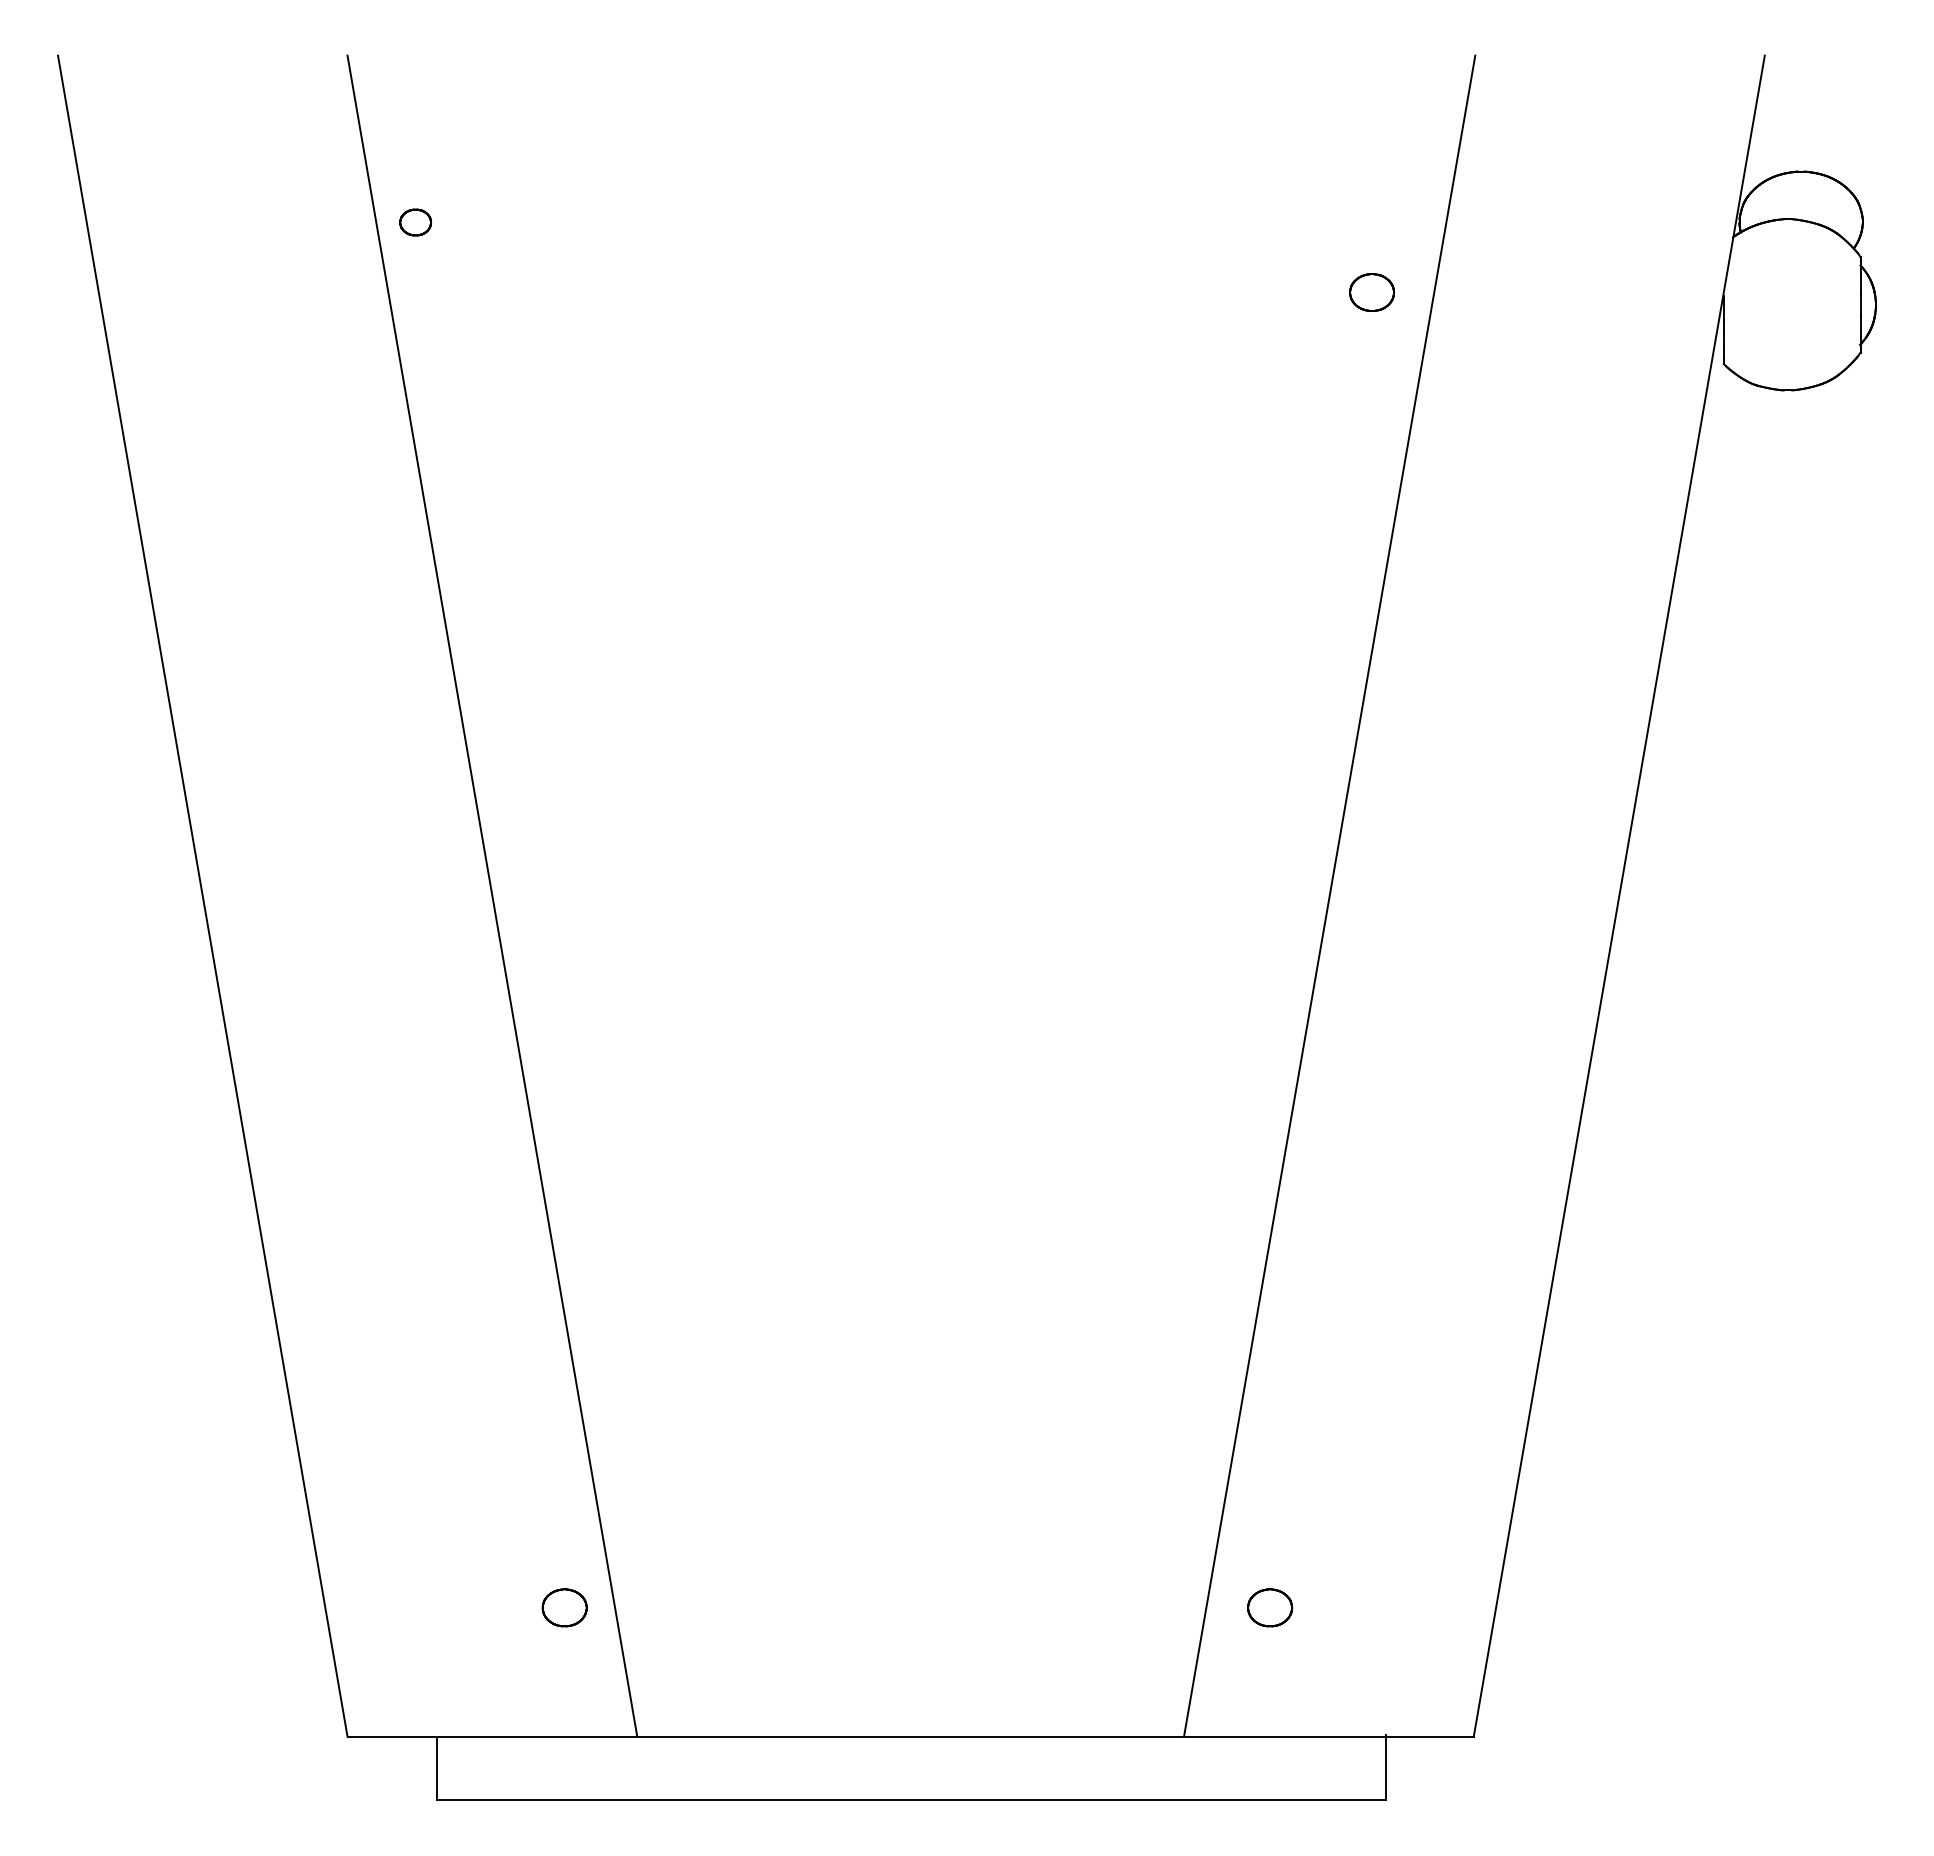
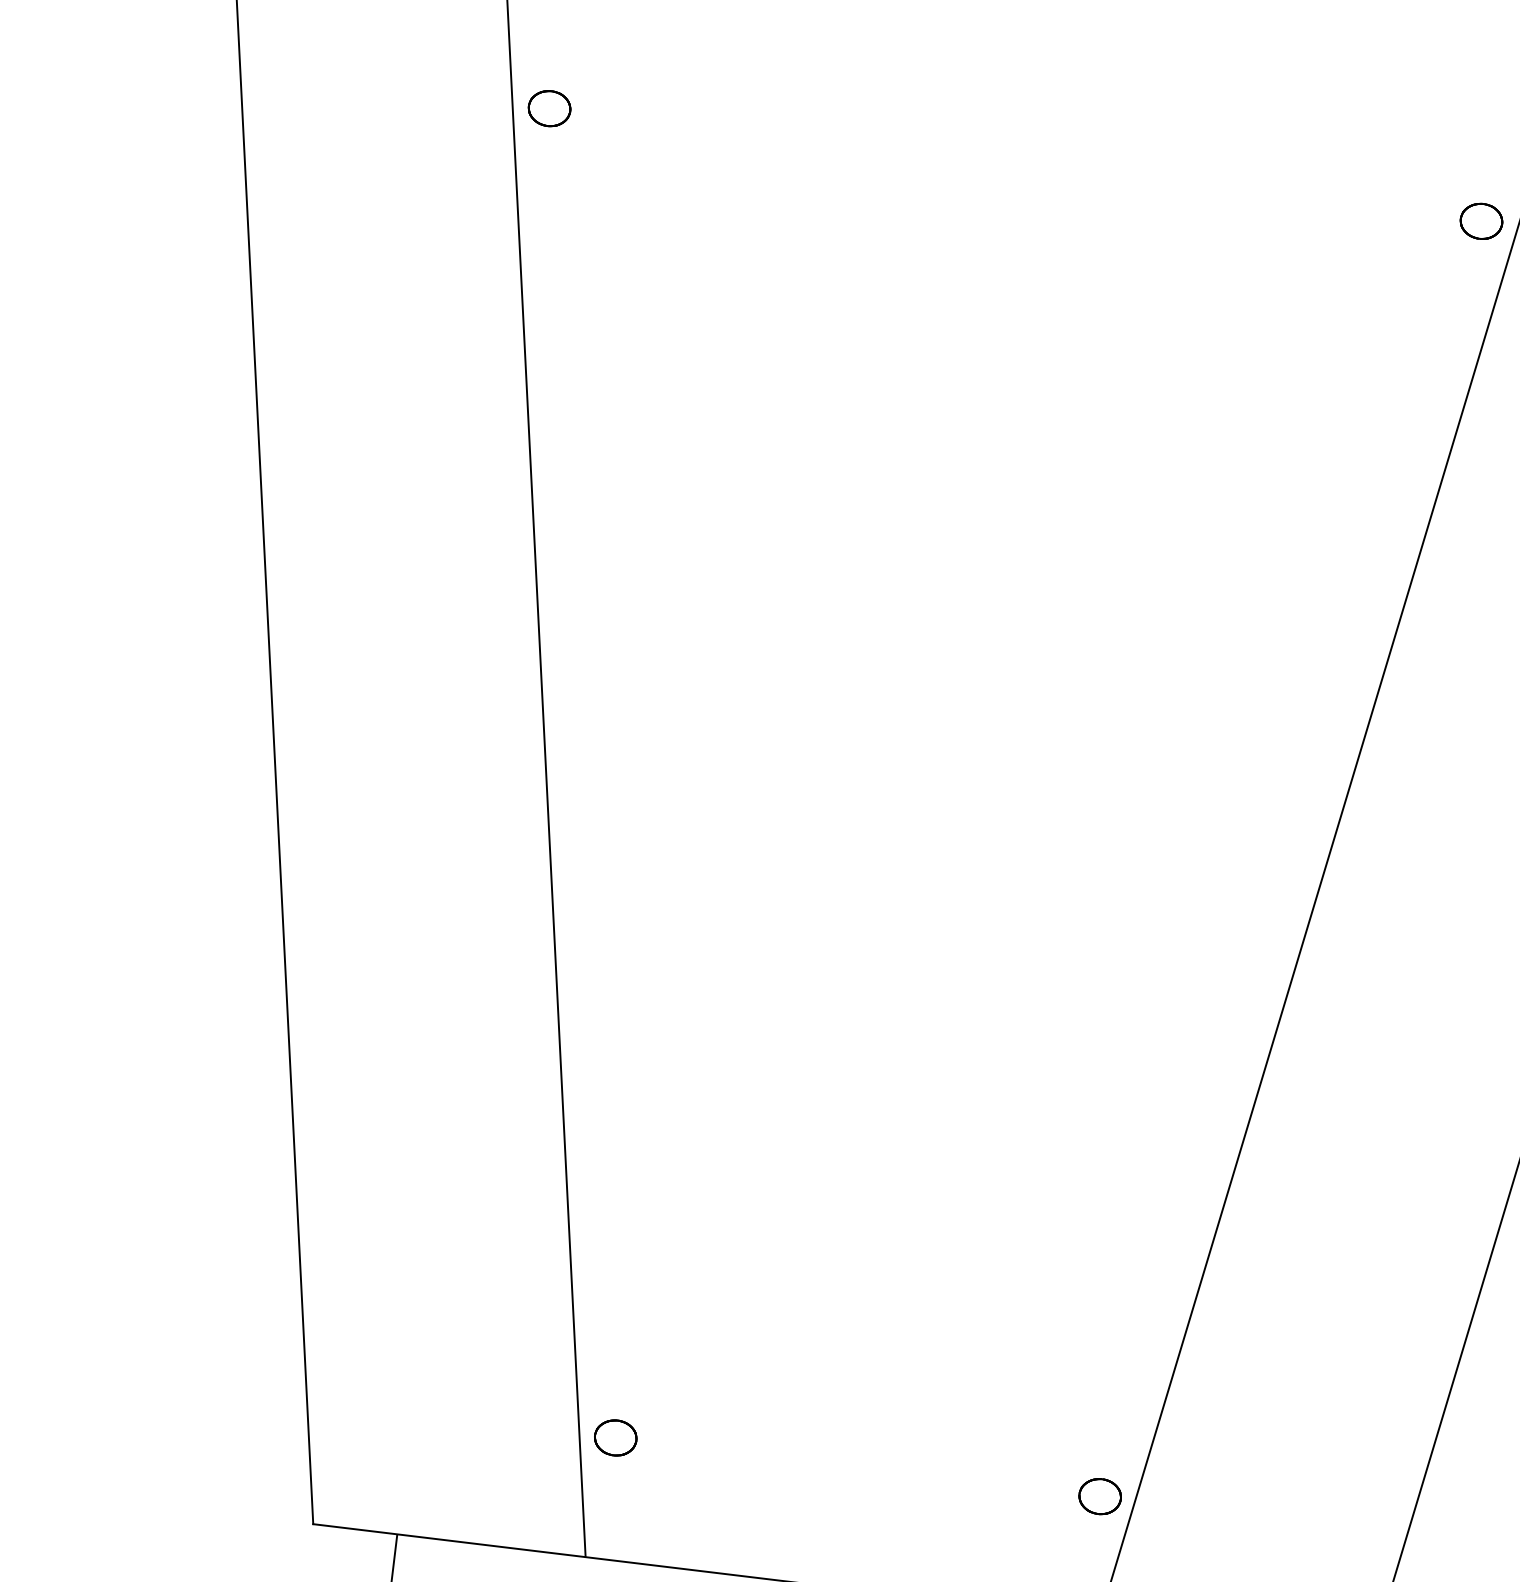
part: (415, 222) -> (549, 108), size x1.43
part: (1371, 292) -> (1480, 221), moved
part: (564, 1607) -> (615, 1437), moved
part: (1270, 1607) -> (1100, 1496), moved

